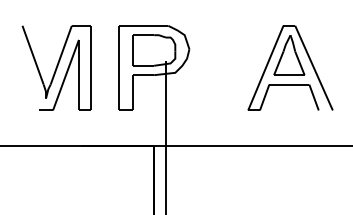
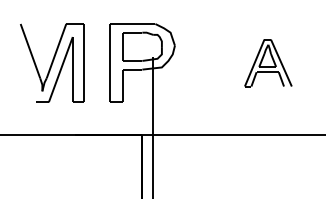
part: (290, 67) -> (268, 62), size x0.6

